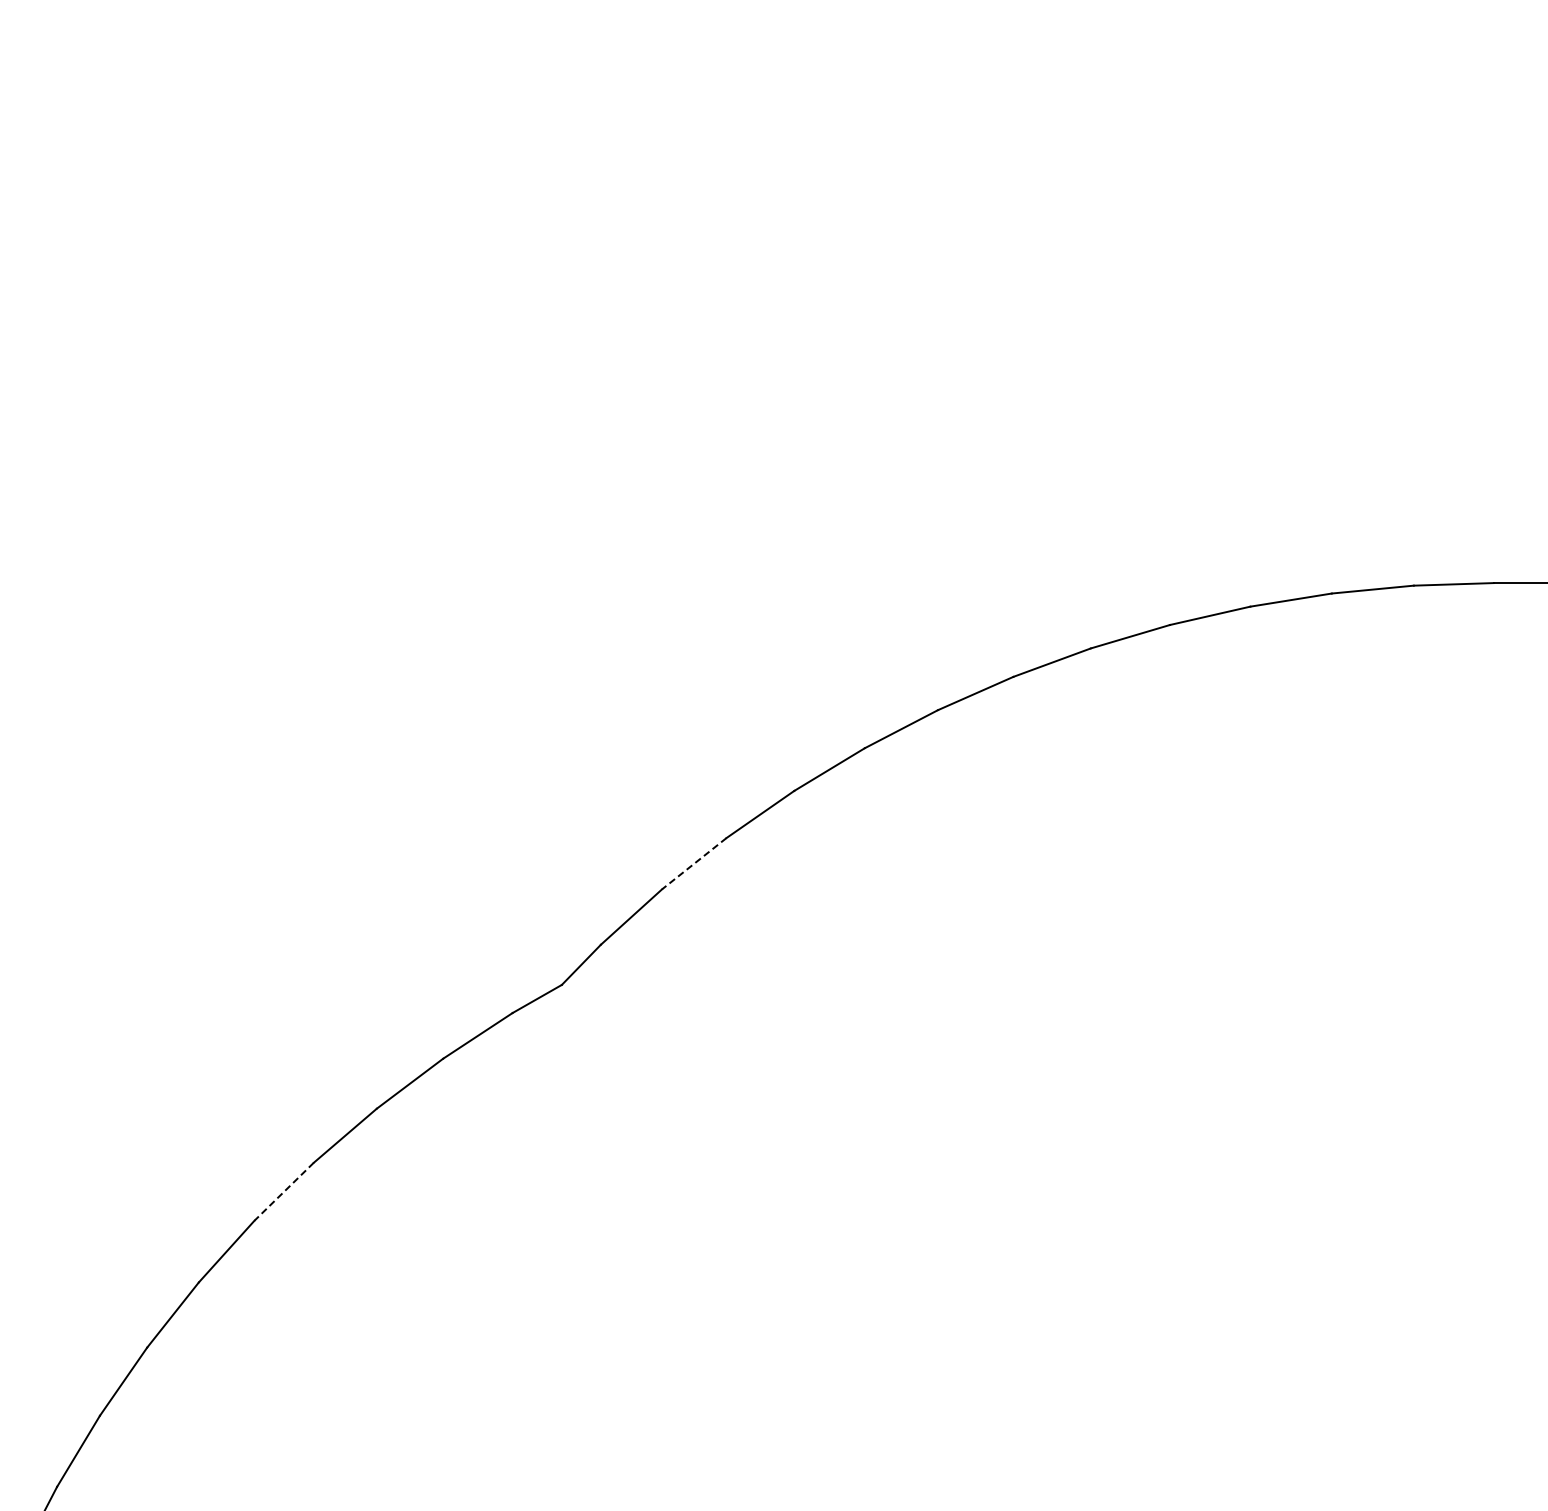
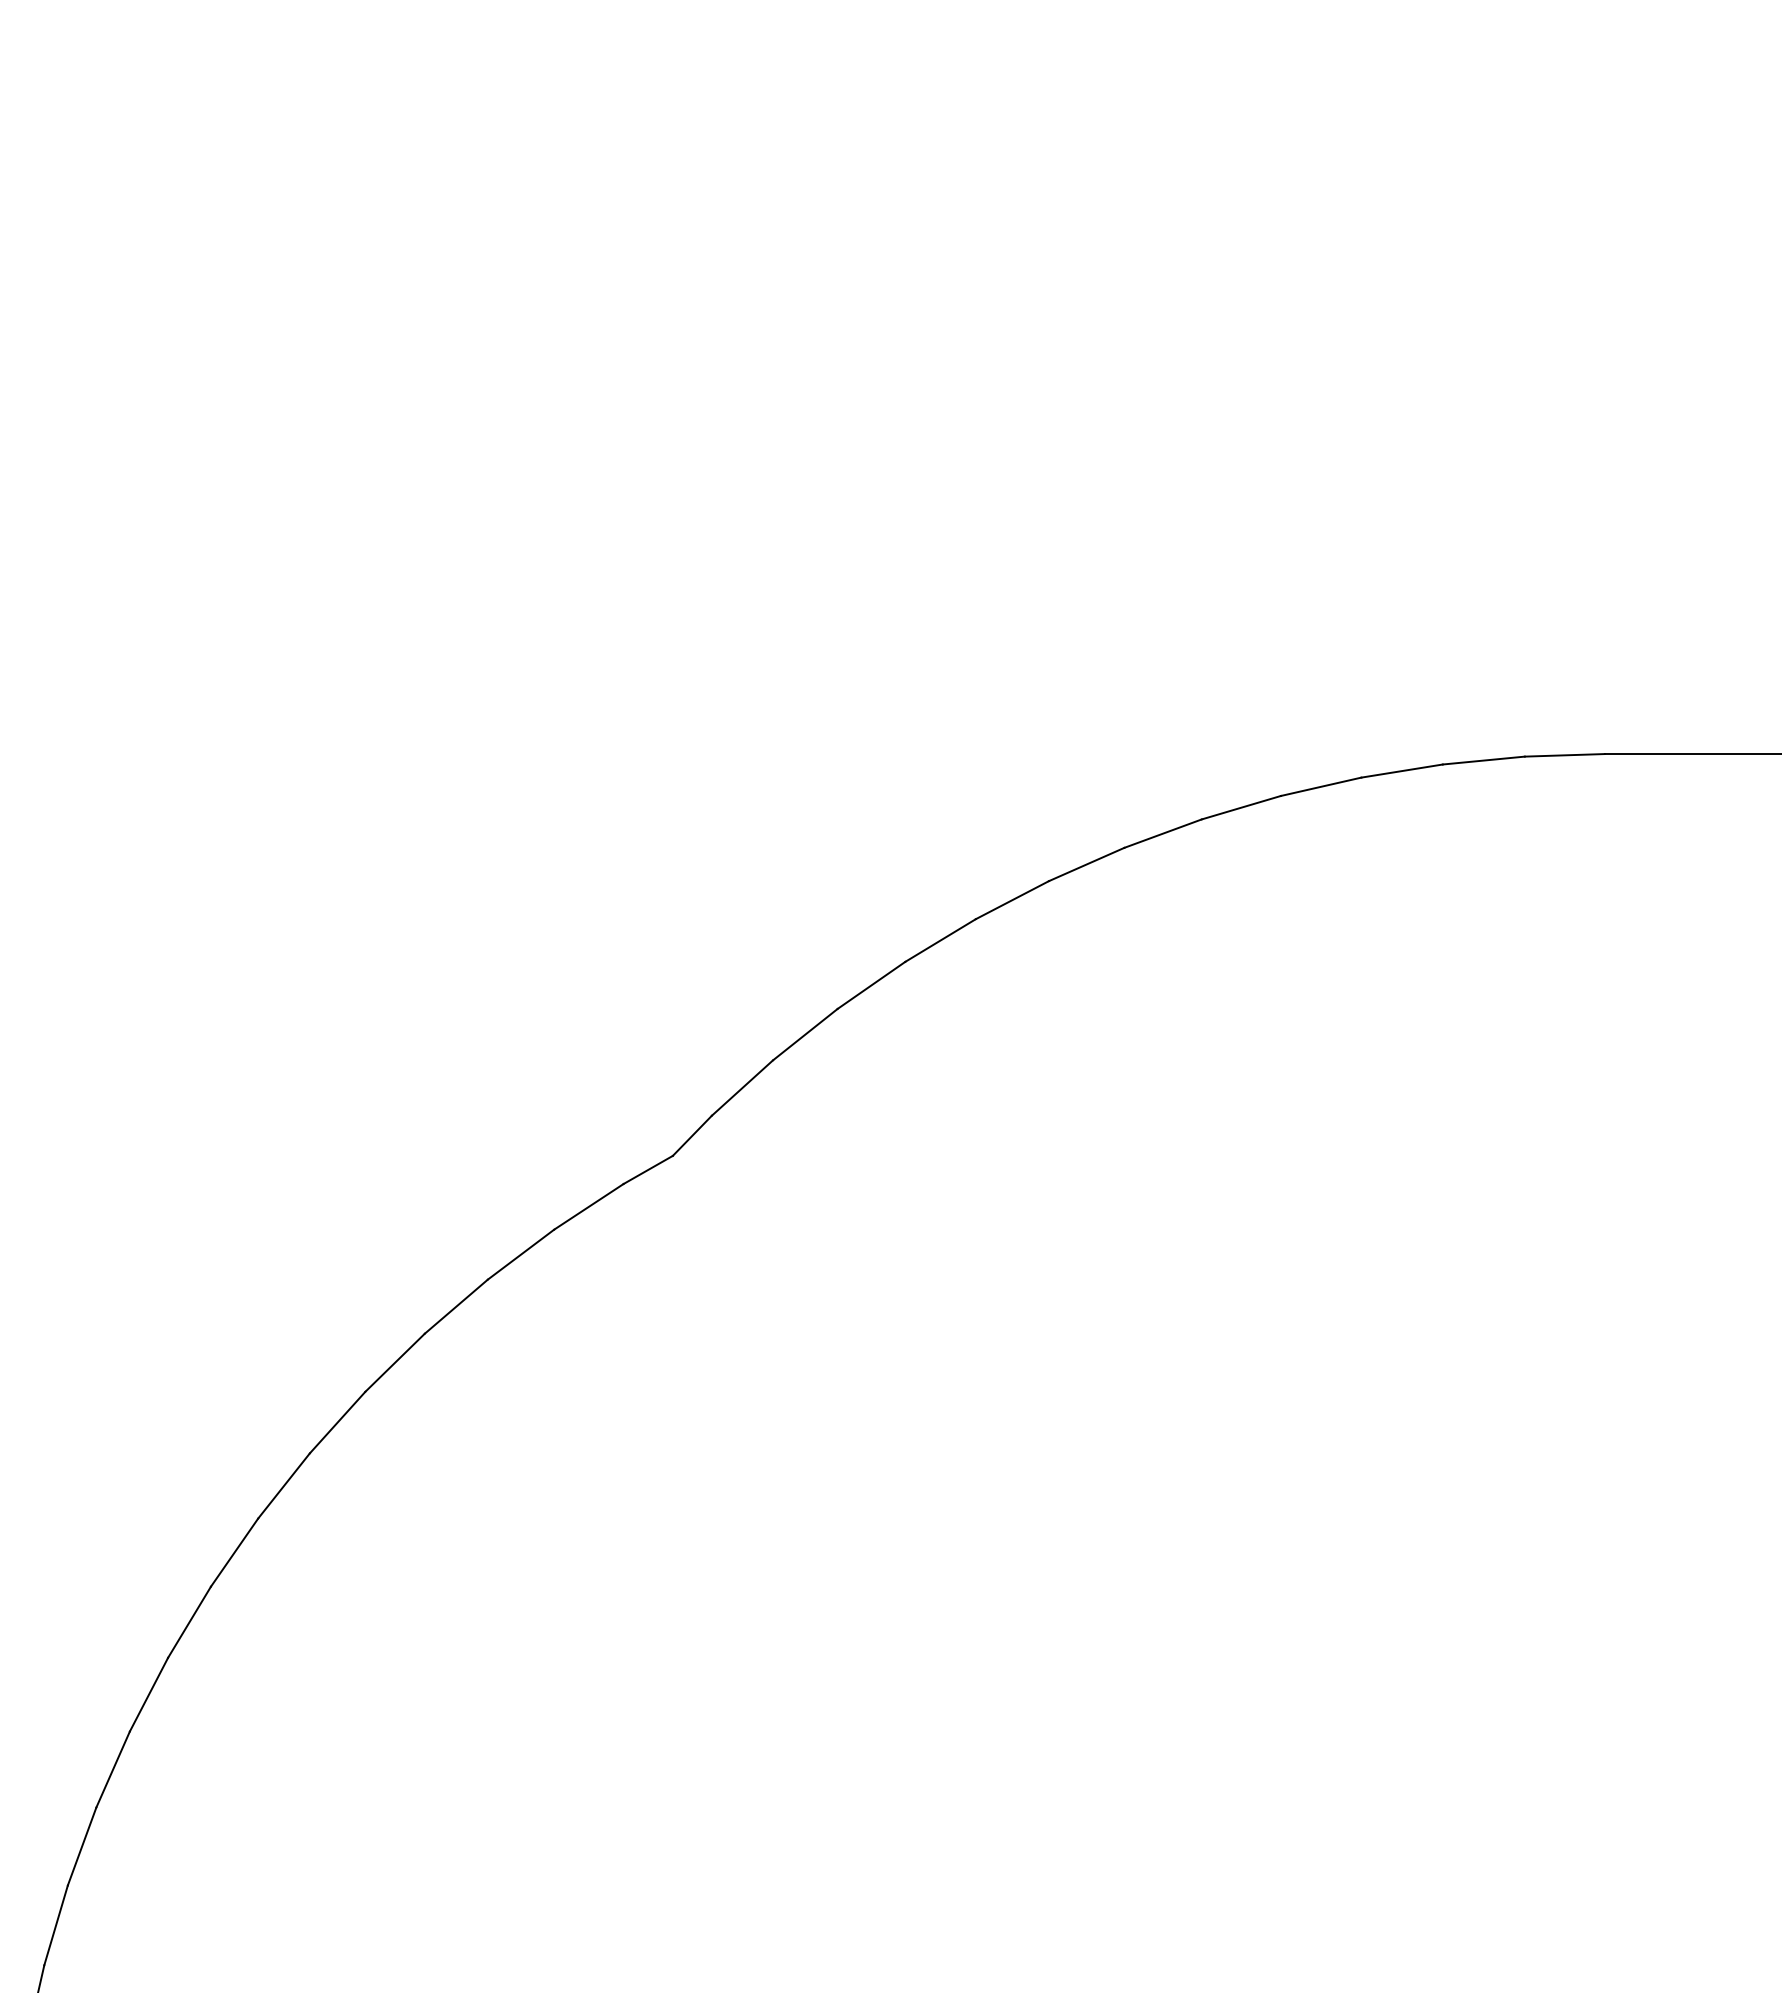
line: (693, 863) -> (804, 1034), dashed -> solid
line: (284, 1191) -> (395, 1362), dashed -> solid

